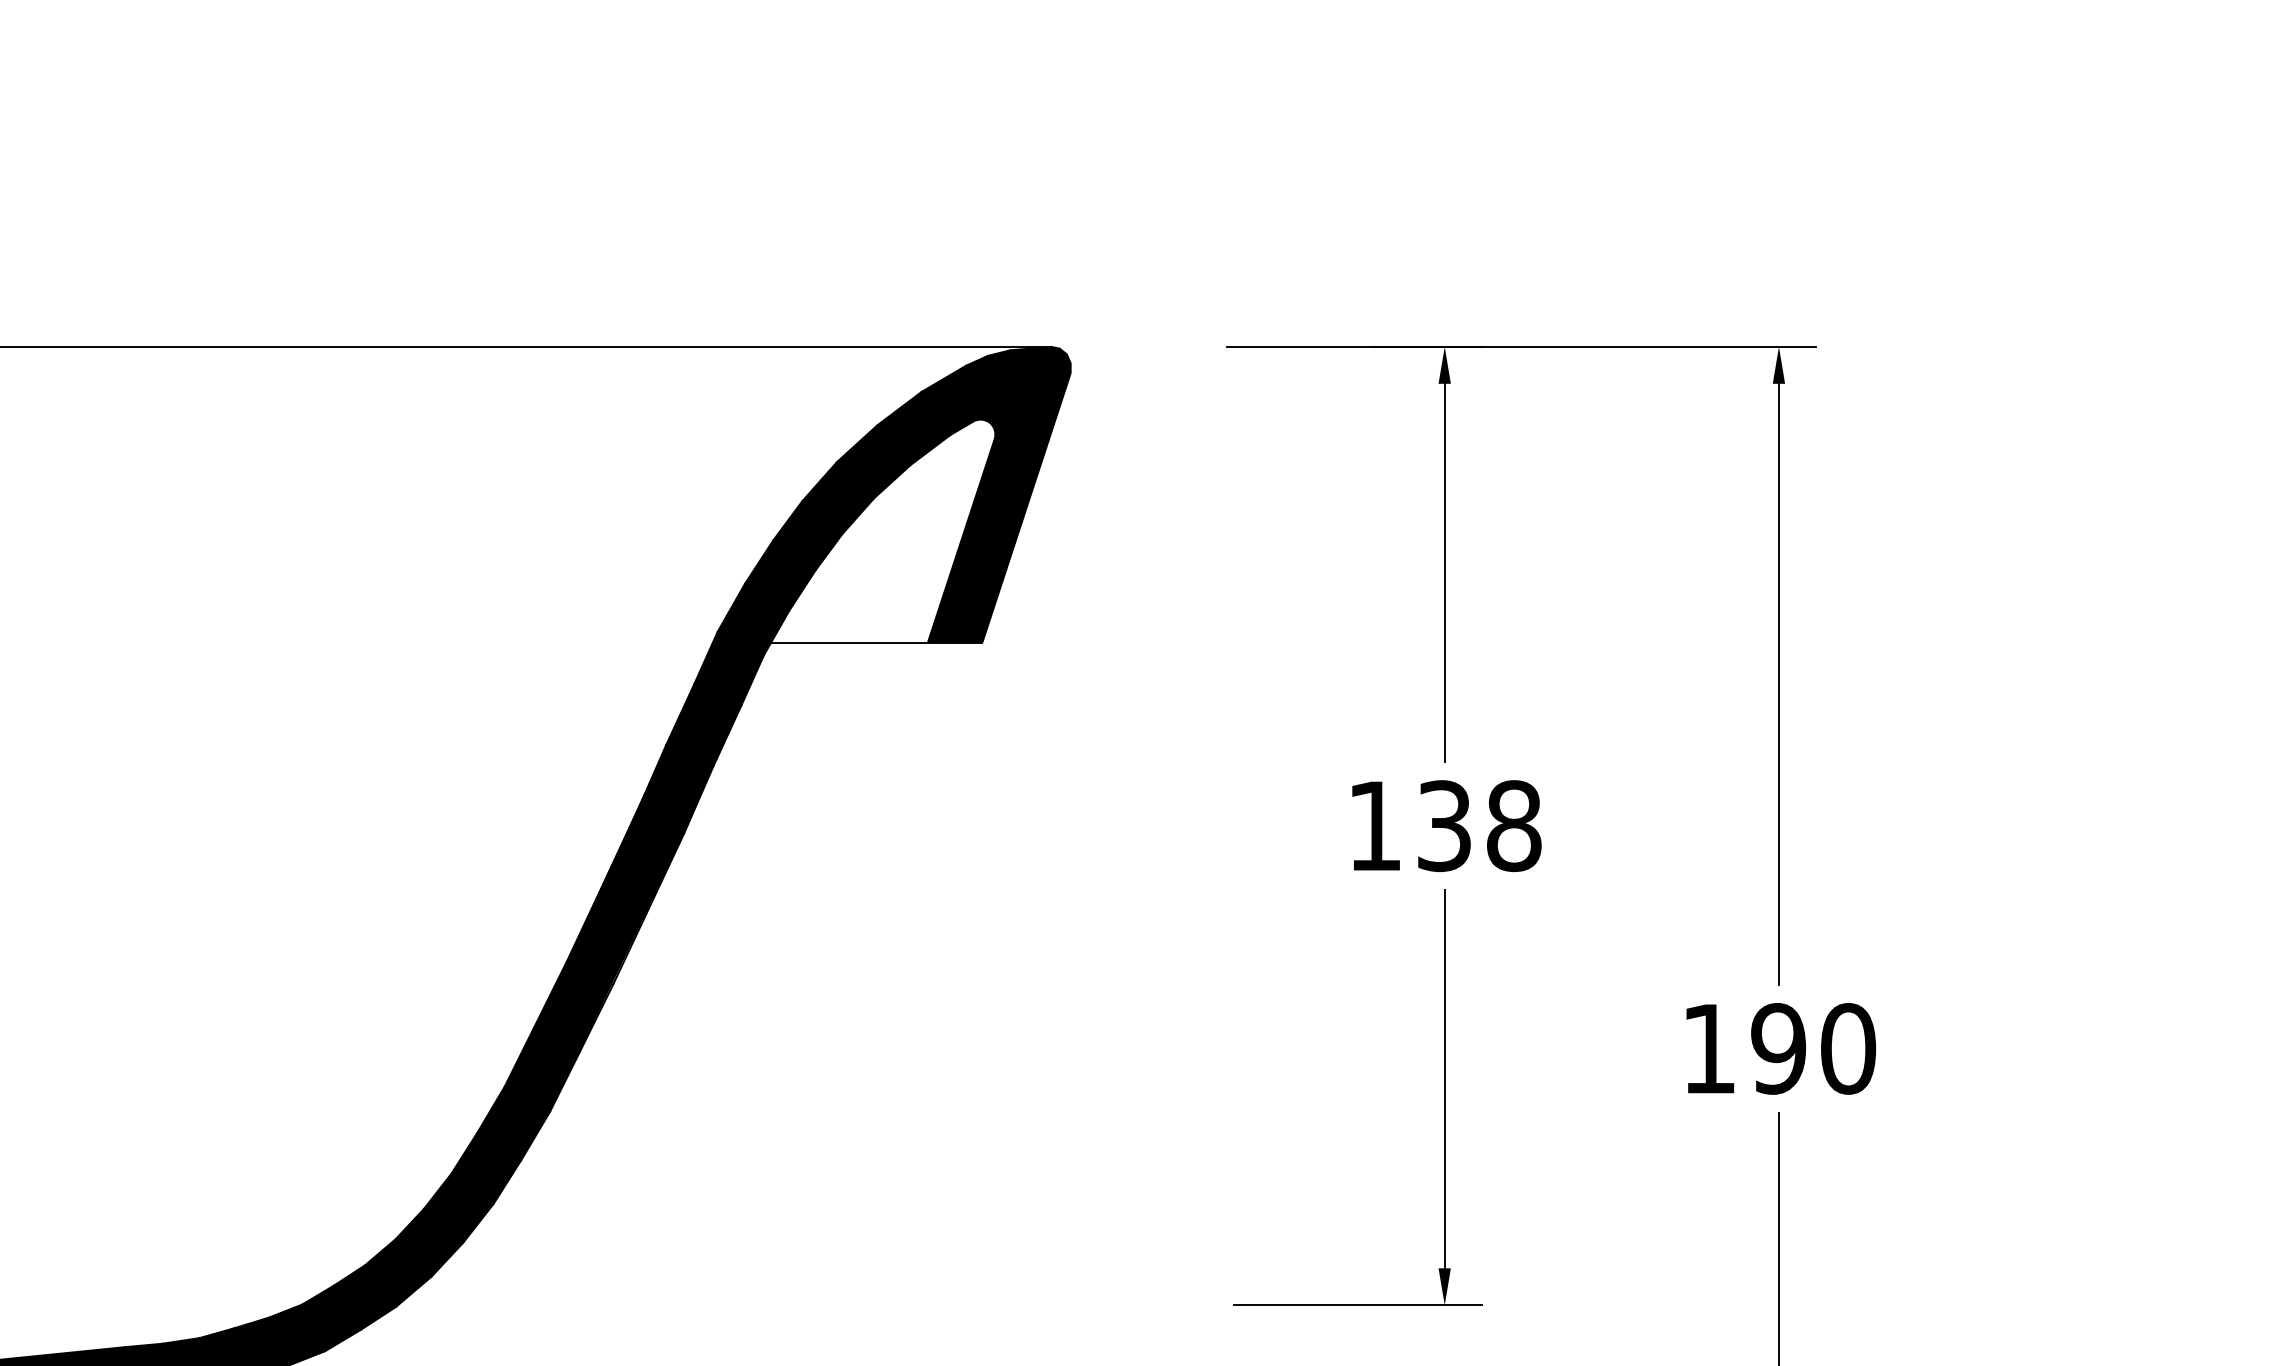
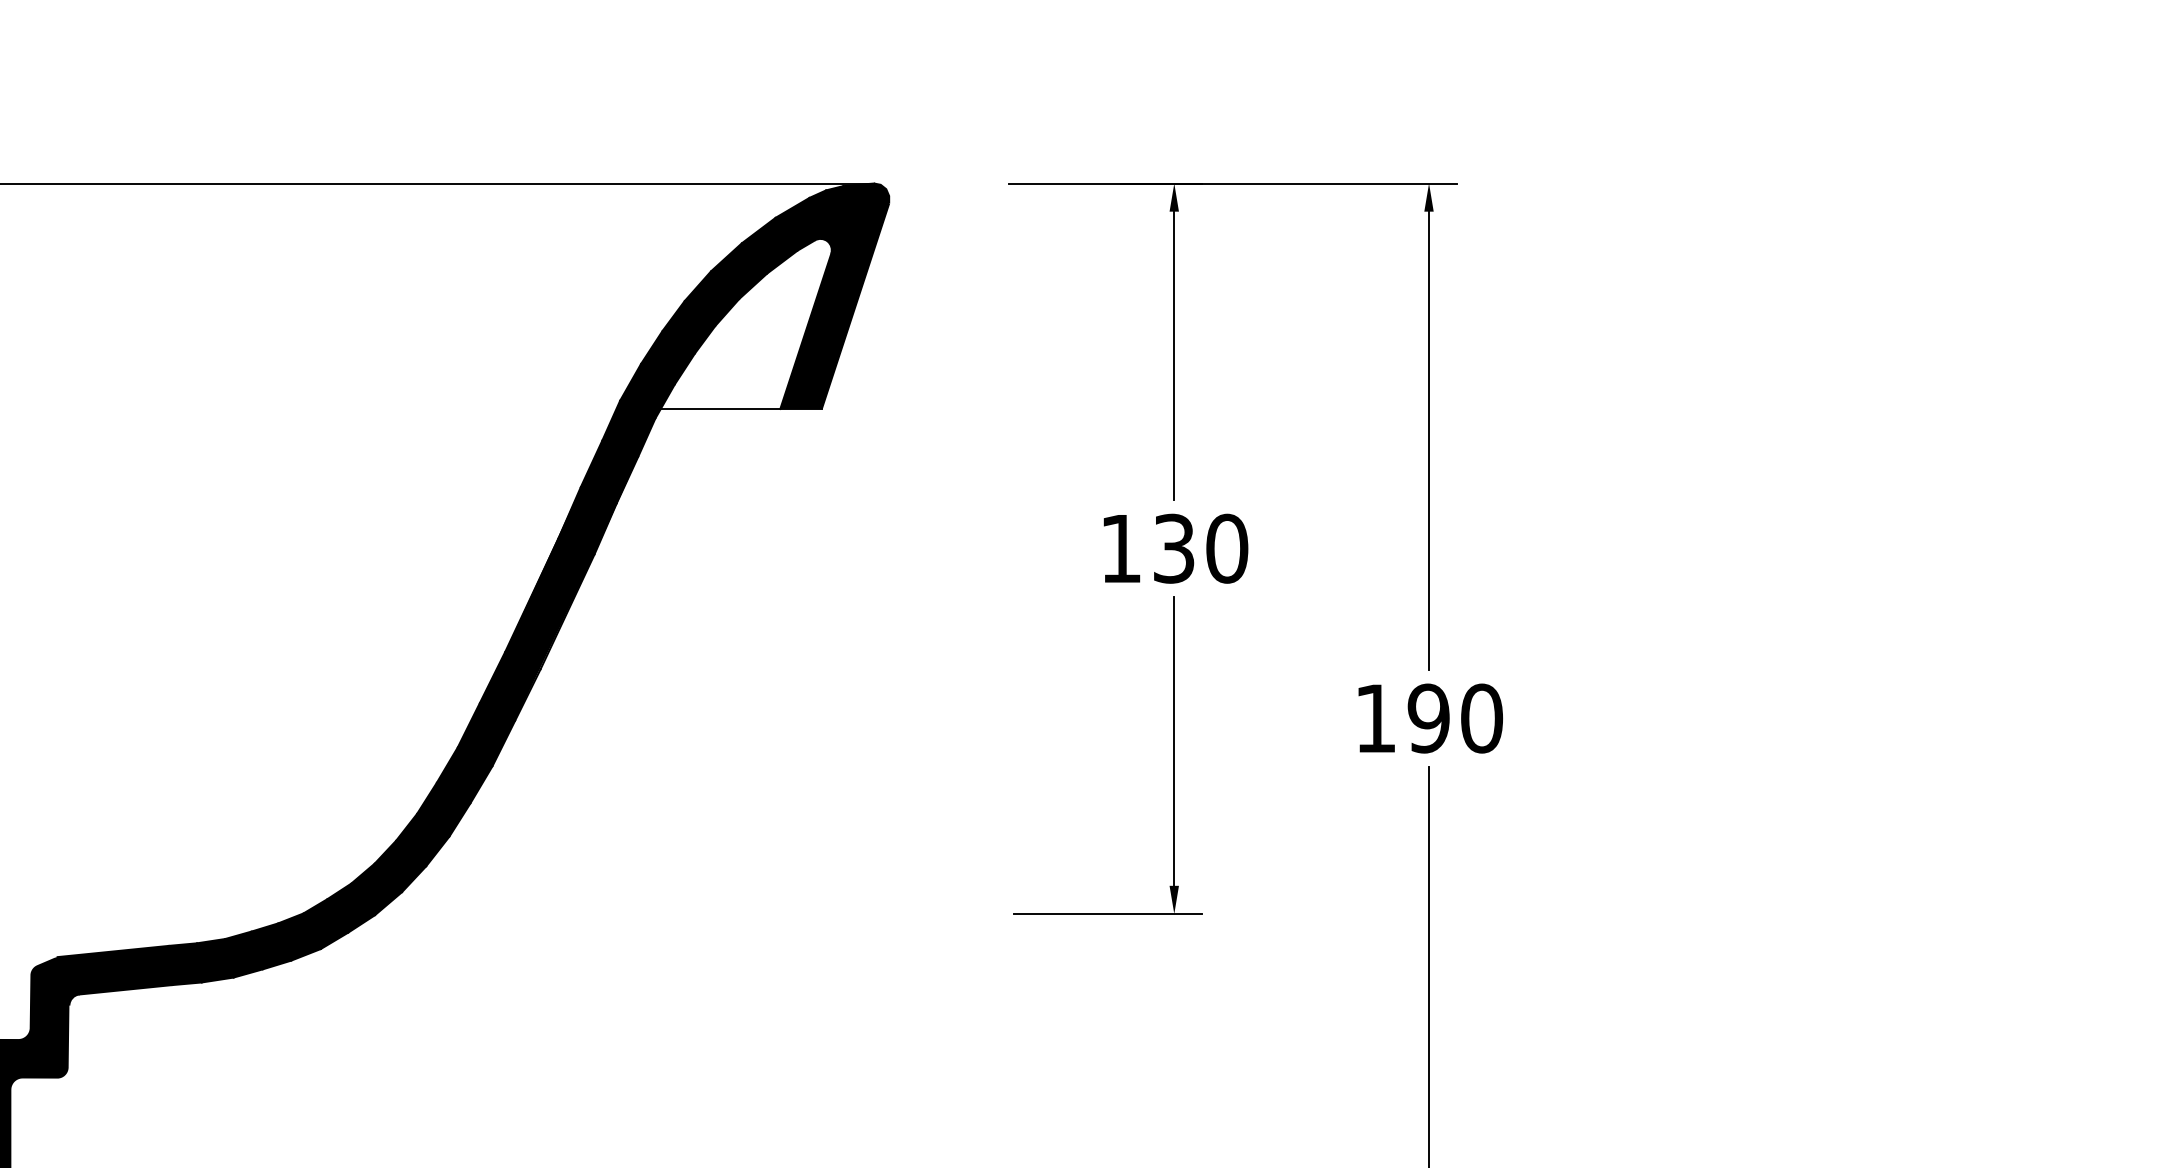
text: (1514, 825) -> (1227, 548), 138 -> 130

